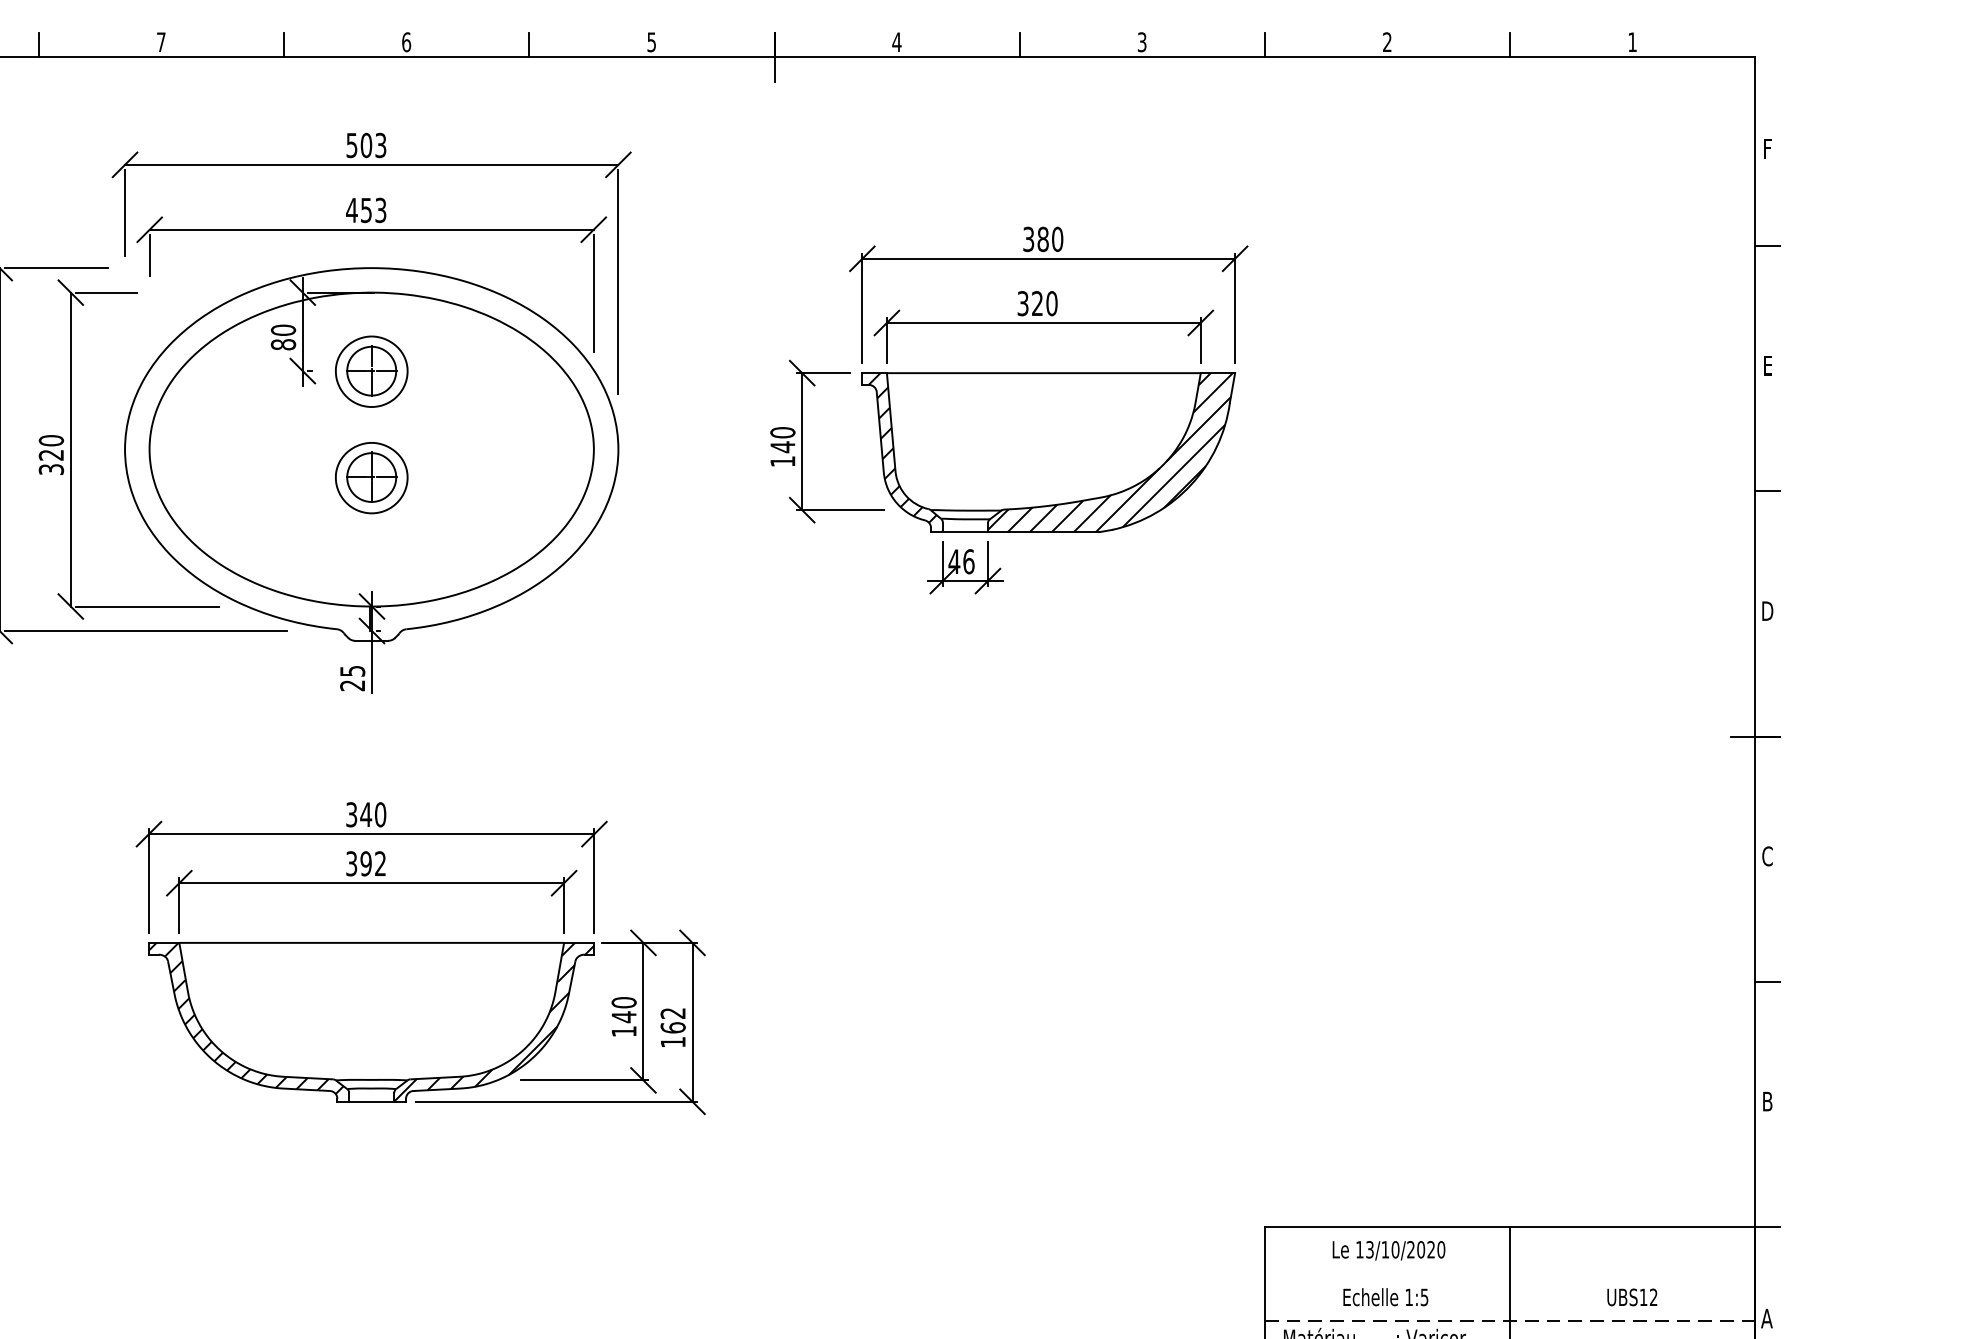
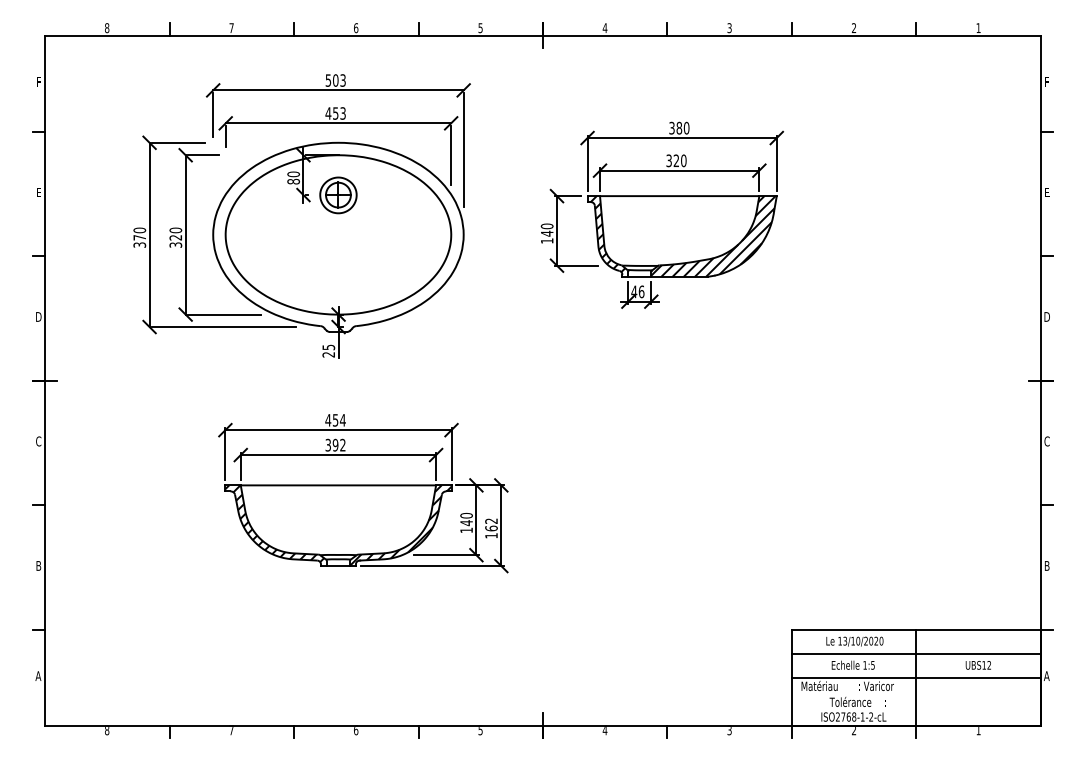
part: (371, 478) -> (338, 249), removed
text: (365, 815) -> (335, 420), 340 -> 454
line: (1508, 1274) -> (915, 653), added
line: (1508, 1321) -> (915, 677), dashed -> solid

